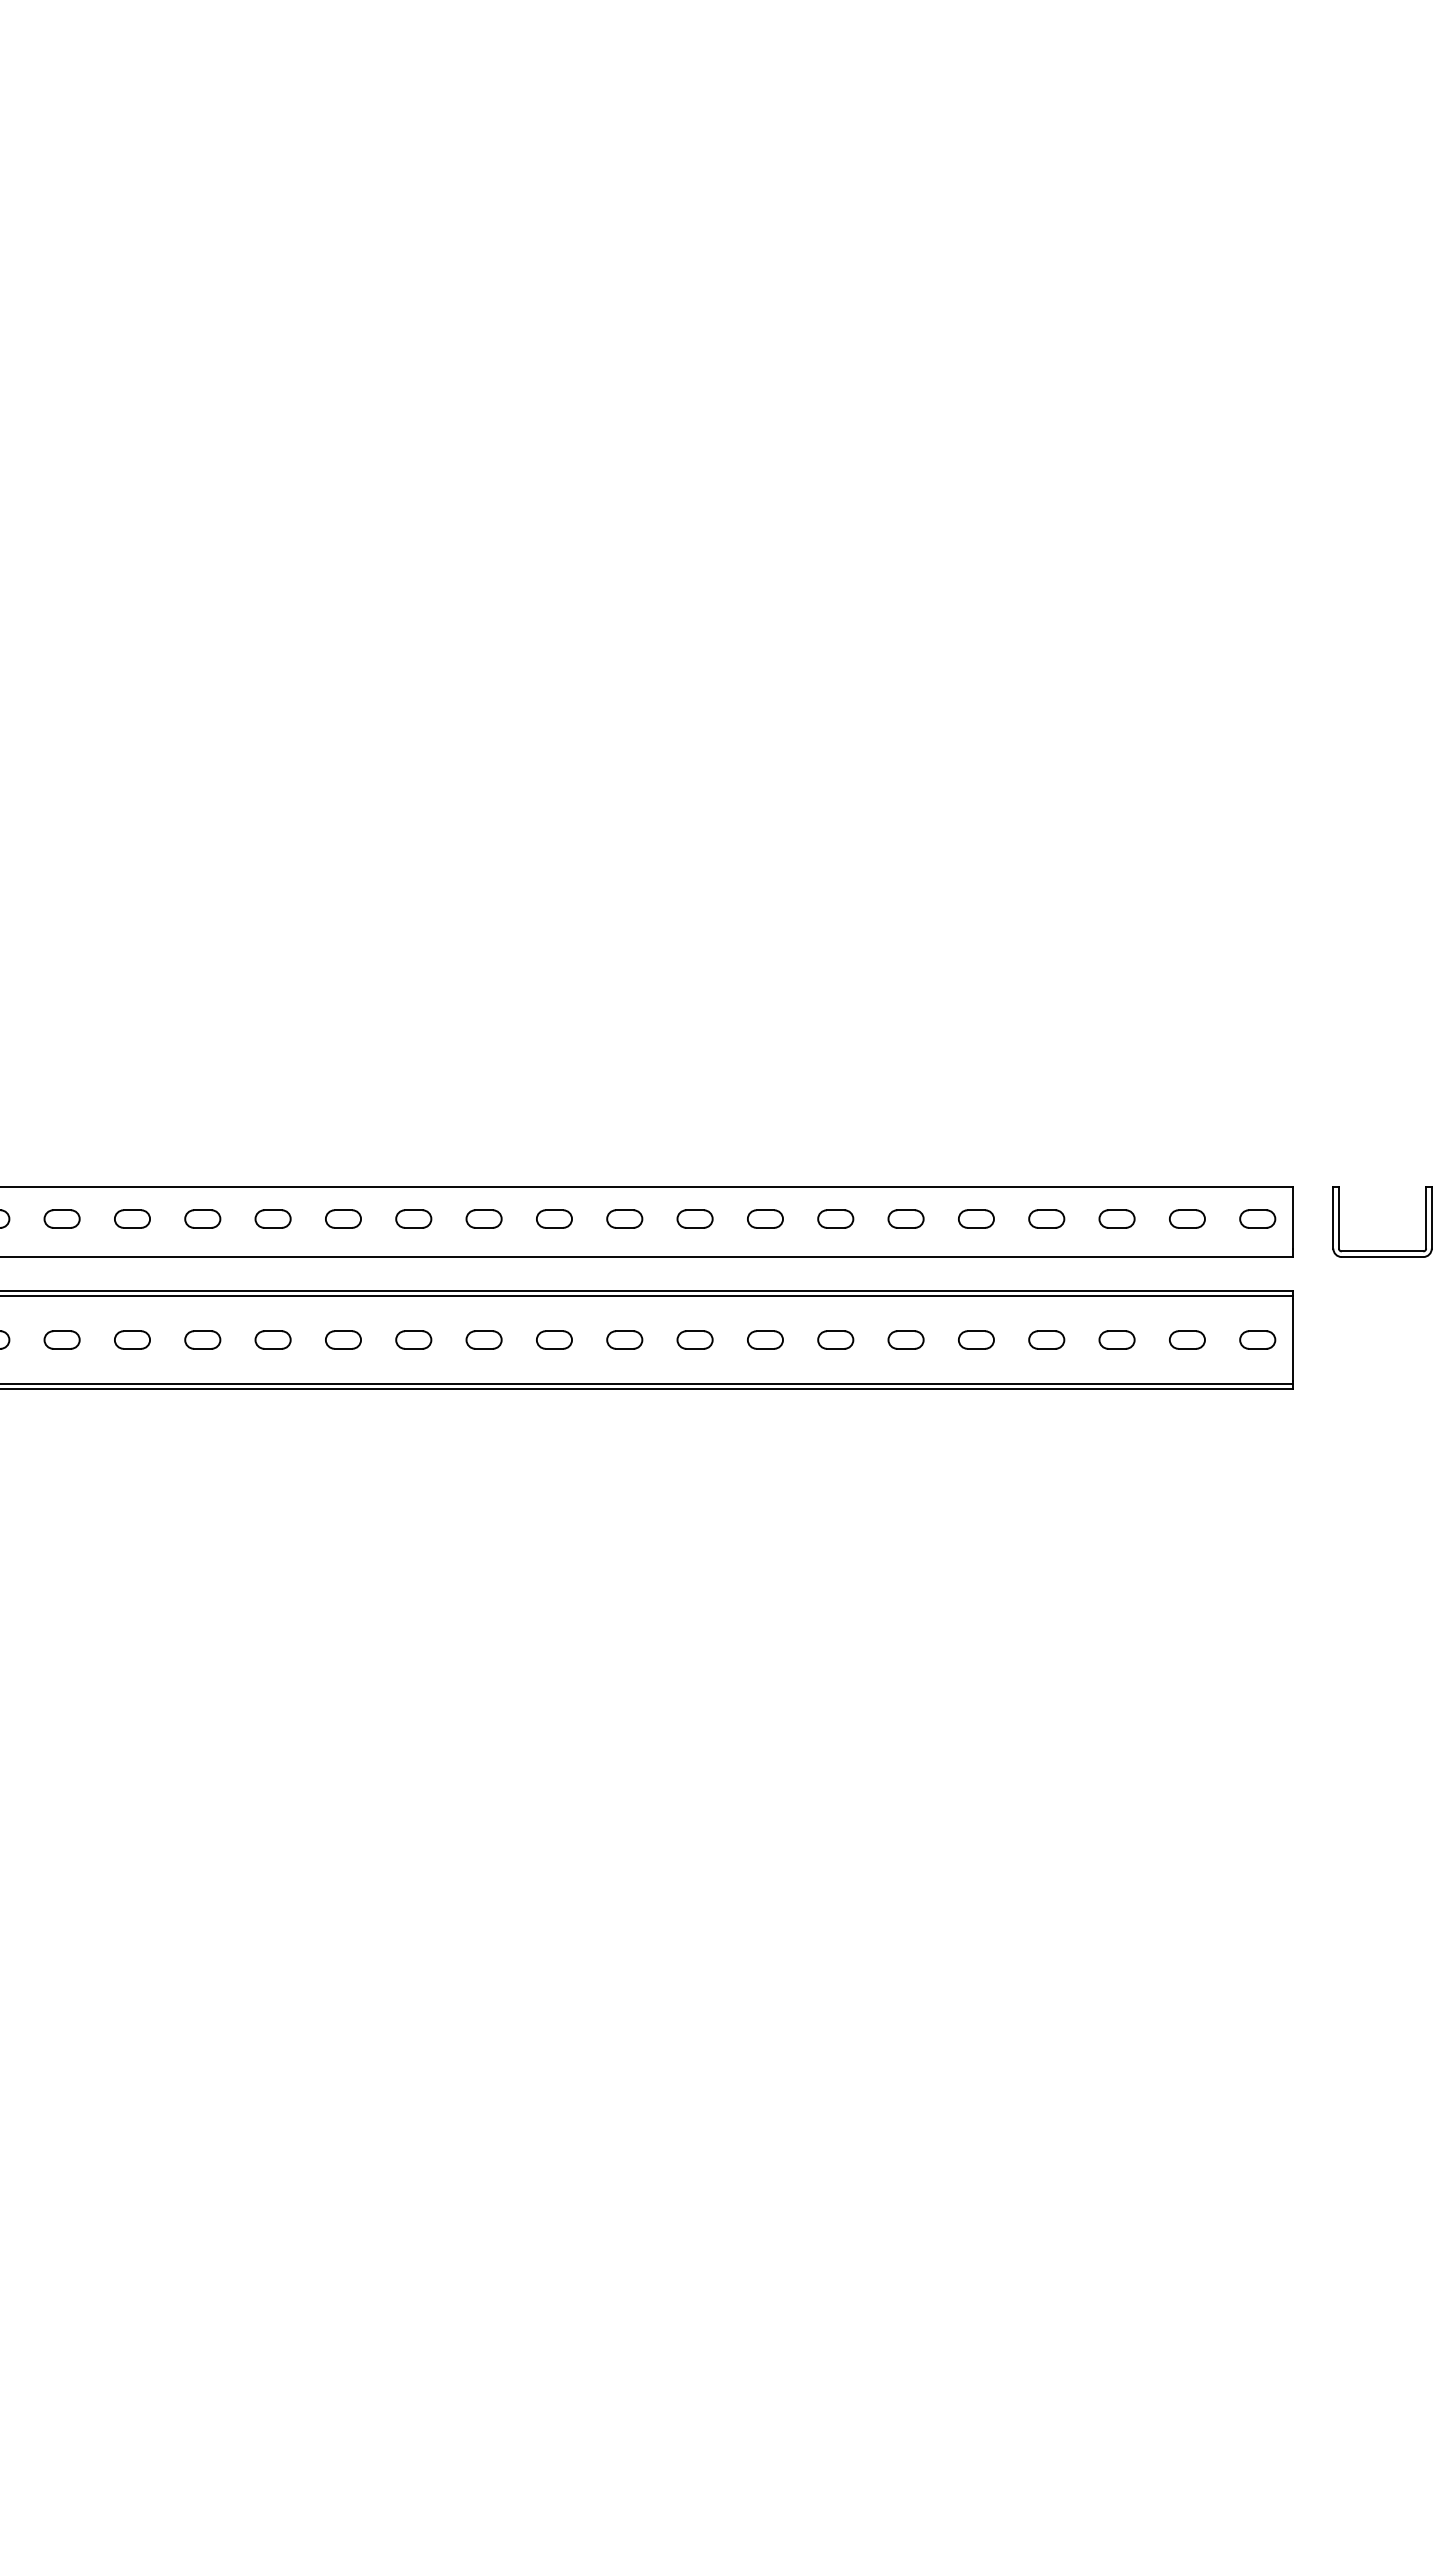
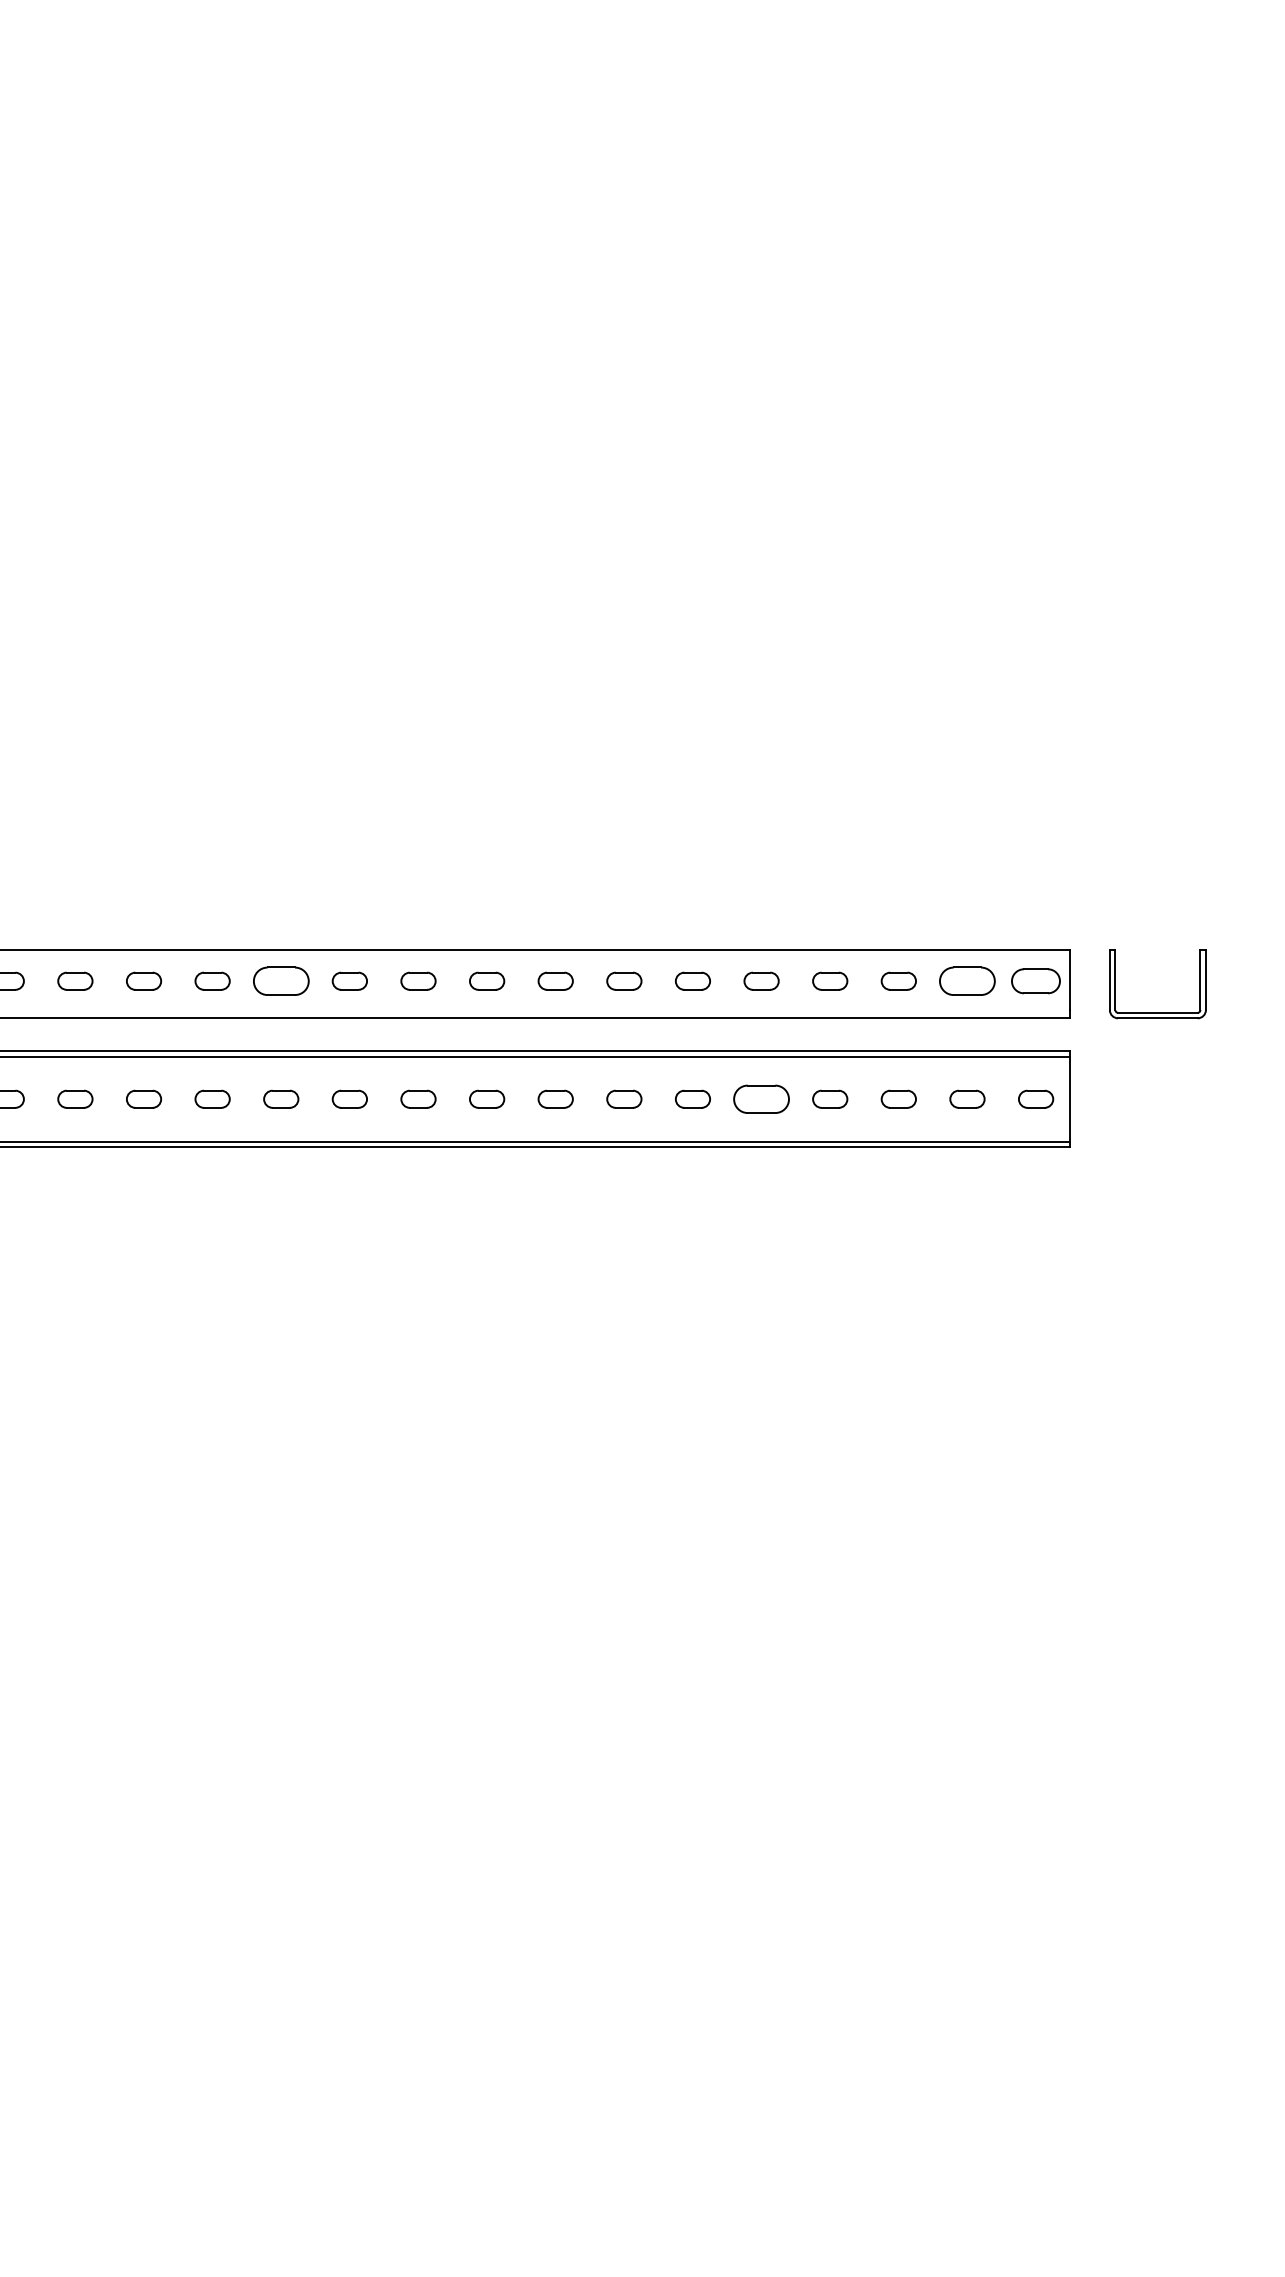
part: (483, 1218) -> (280, 980), size x1.6
part: (1187, 1218) -> (967, 980), size x1.6
part: (1257, 1218) -> (1035, 980), size x1.4
part: (976, 1339) -> (761, 1098), size x1.6

